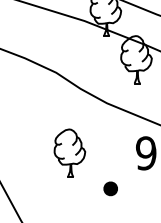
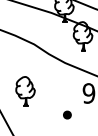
part: (69, 153) -> (25, 91), moved

